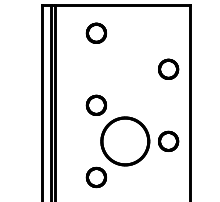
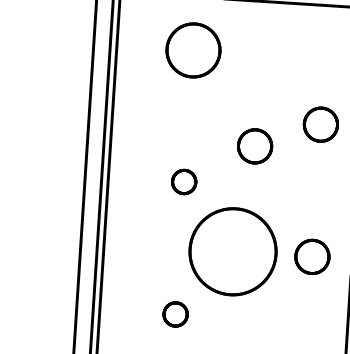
part: (95, 32) -> (191, 48), size x1.6
part: (133, 82) -> (255, 144), added
part: (95, 104) -> (182, 180), size x0.7
part: (95, 177) -> (174, 314), size x0.7

